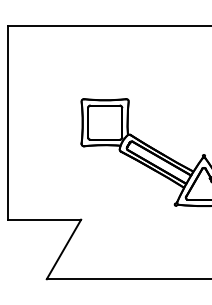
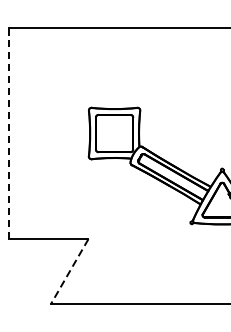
line: (8, 122) -> (9, 133), solid -> dashed
line: (63, 249) -> (69, 271), solid -> dashed

